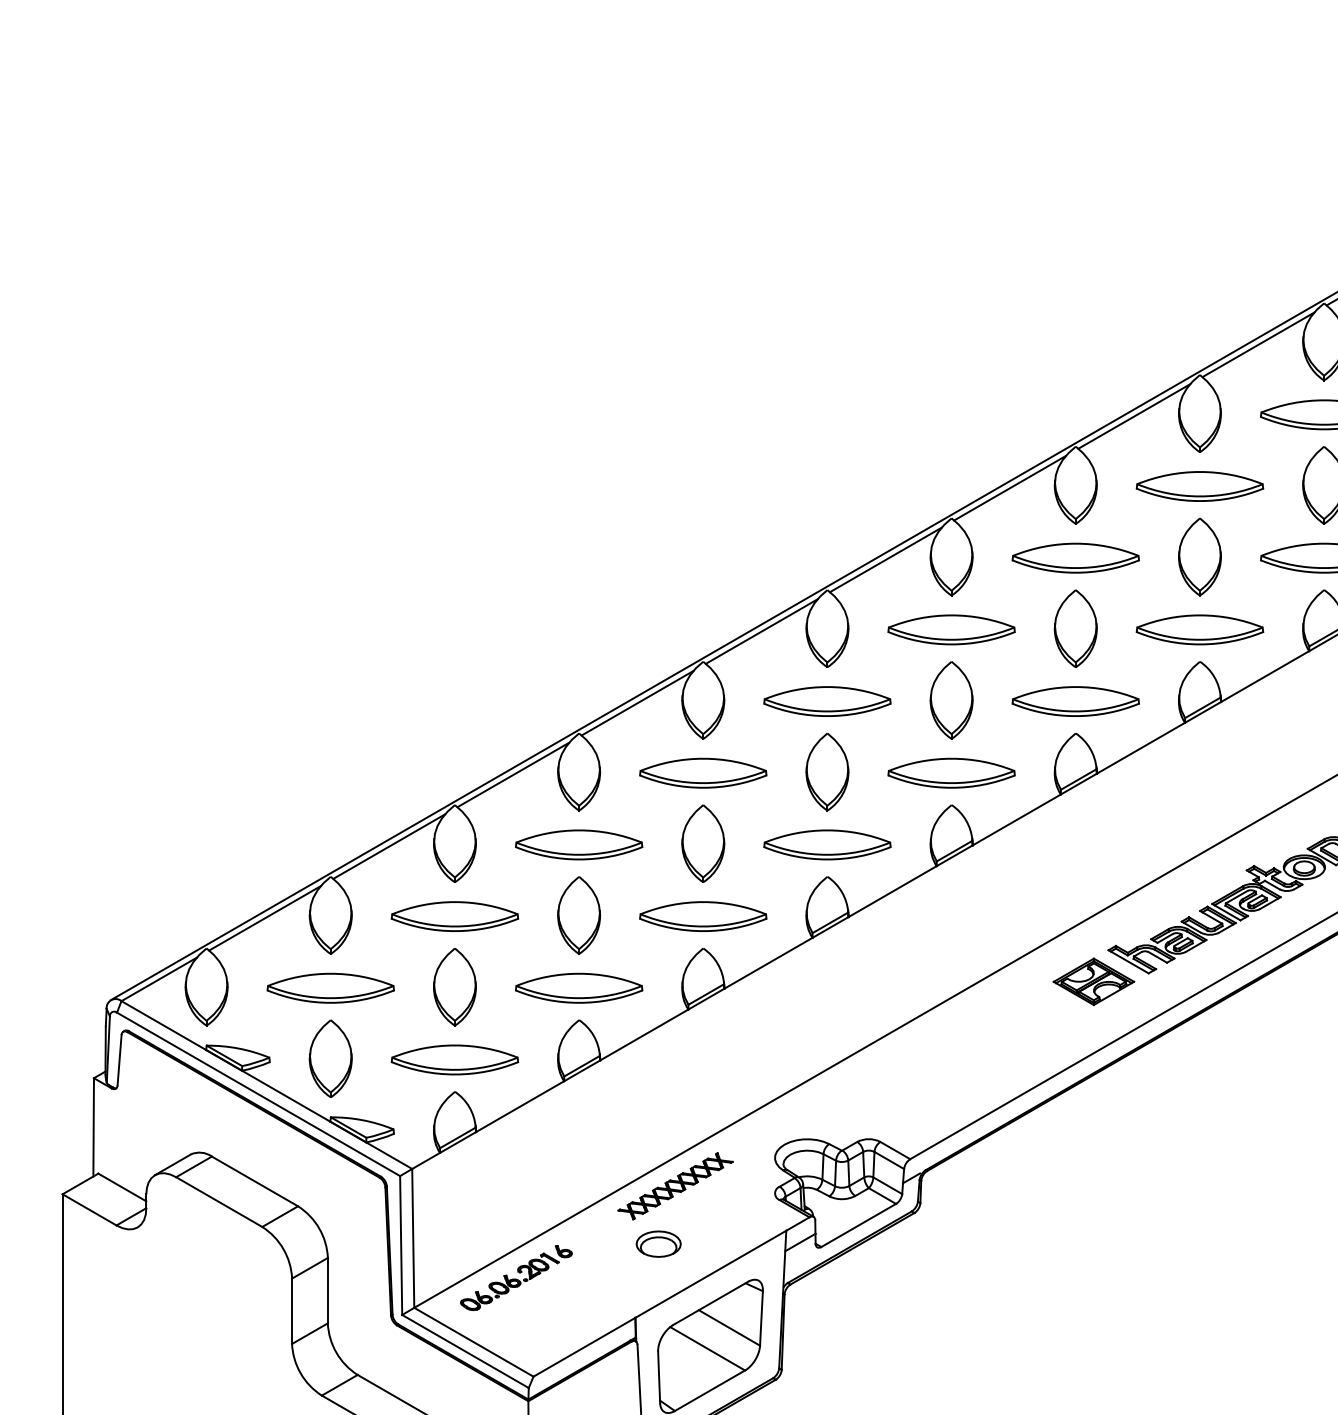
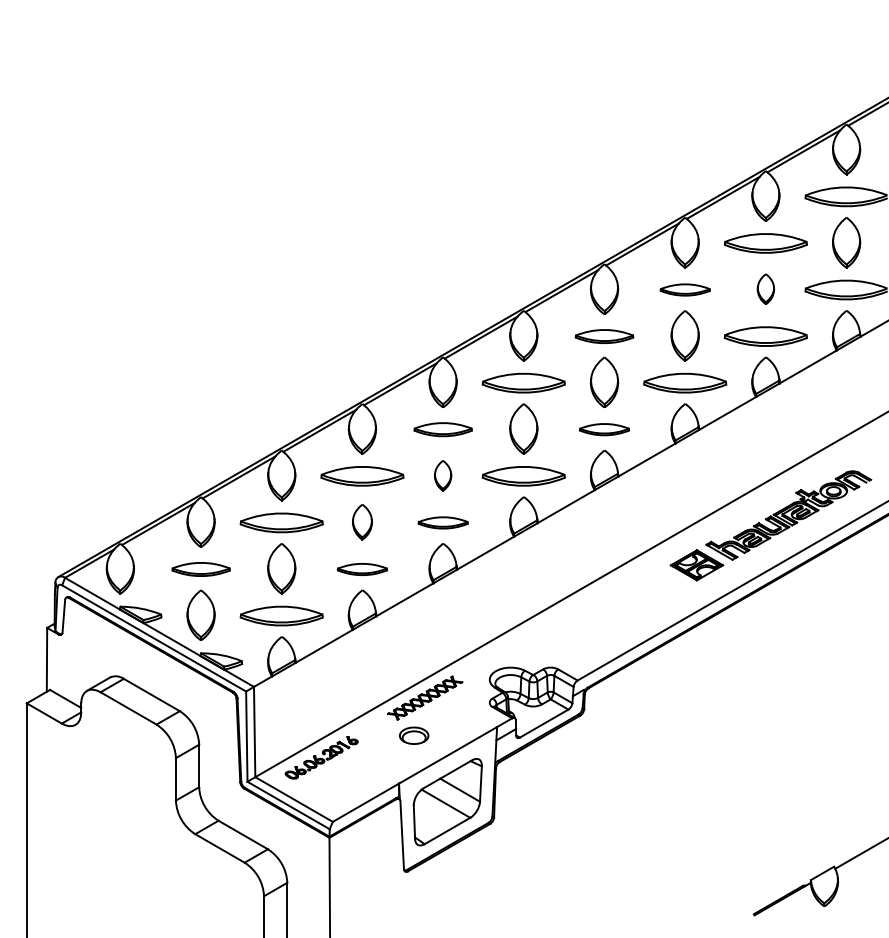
part: (1199, 555) -> (765, 288), size x0.6
part: (1076, 557) -> (685, 289), size x0.6
part: (951, 629) -> (604, 336), size x0.7
part: (703, 772) -> (443, 429), size x0.7
part: (951, 772) -> (604, 429), size x0.6
part: (702, 843) -> (442, 475), size x0.6
part: (579, 914) -> (362, 521), size x0.7
part: (703, 915) -> (443, 522), size x0.6
part: (331, 988) -> (201, 569), size x0.7
part: (579, 988) -> (362, 569), size x0.6

